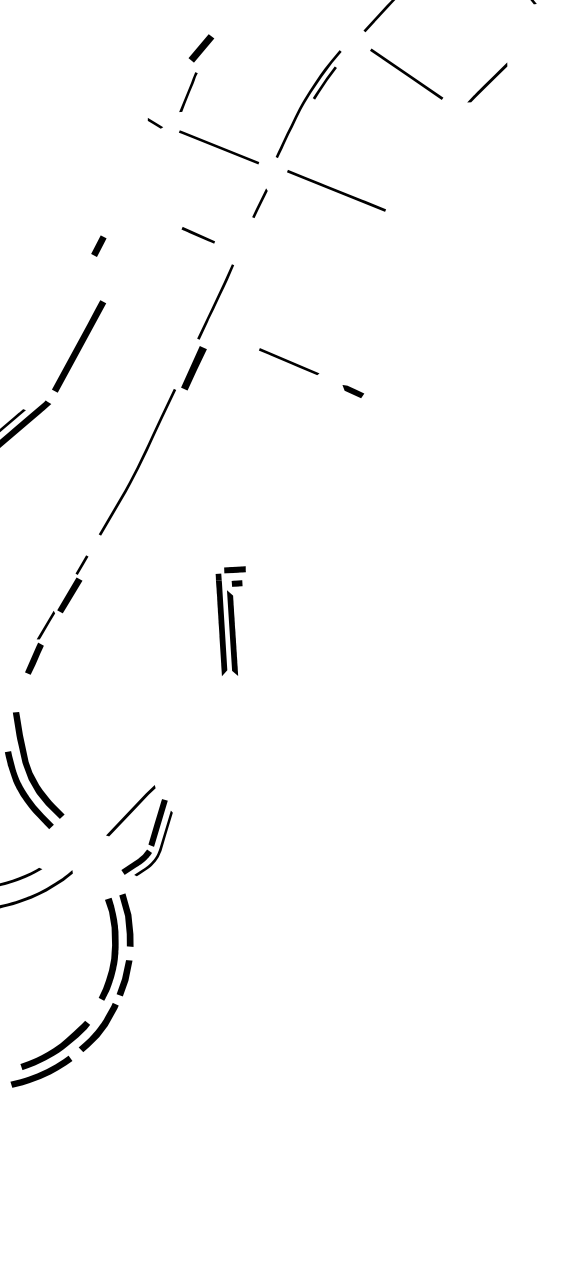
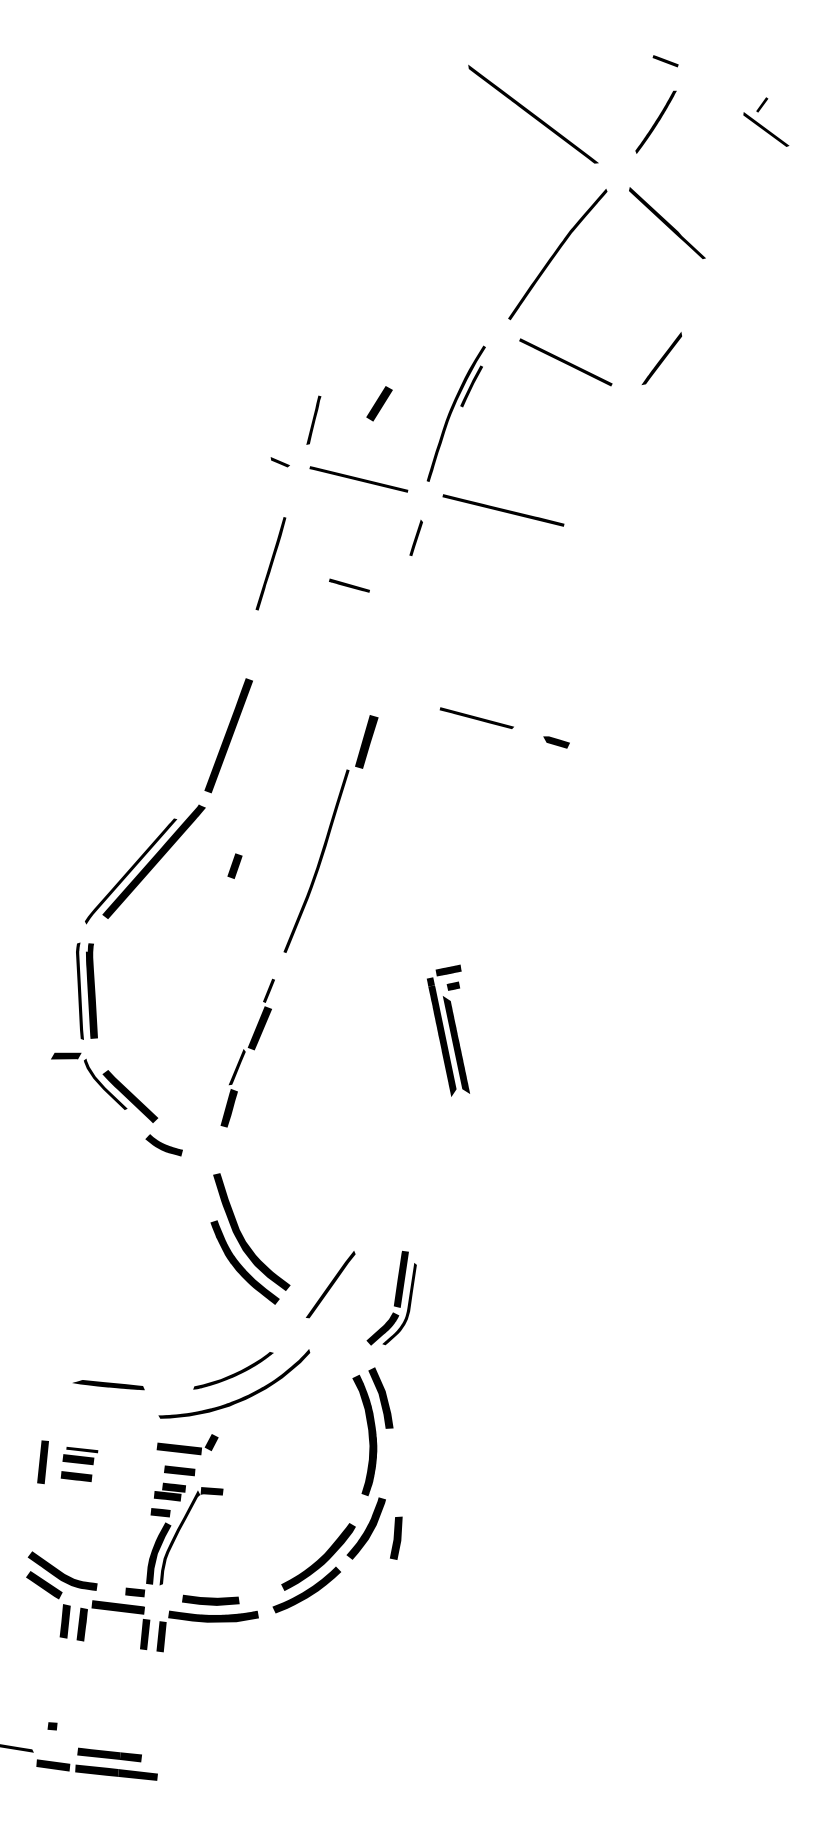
part: (201, 48) -> (379, 403), moved
part: (98, 245) -> (234, 865), moved
line: (215, 301) -> (270, 563), moved
line: (130, 810) -> (330, 1284), moved
part: (124, 977) -> (396, 1537), moved

